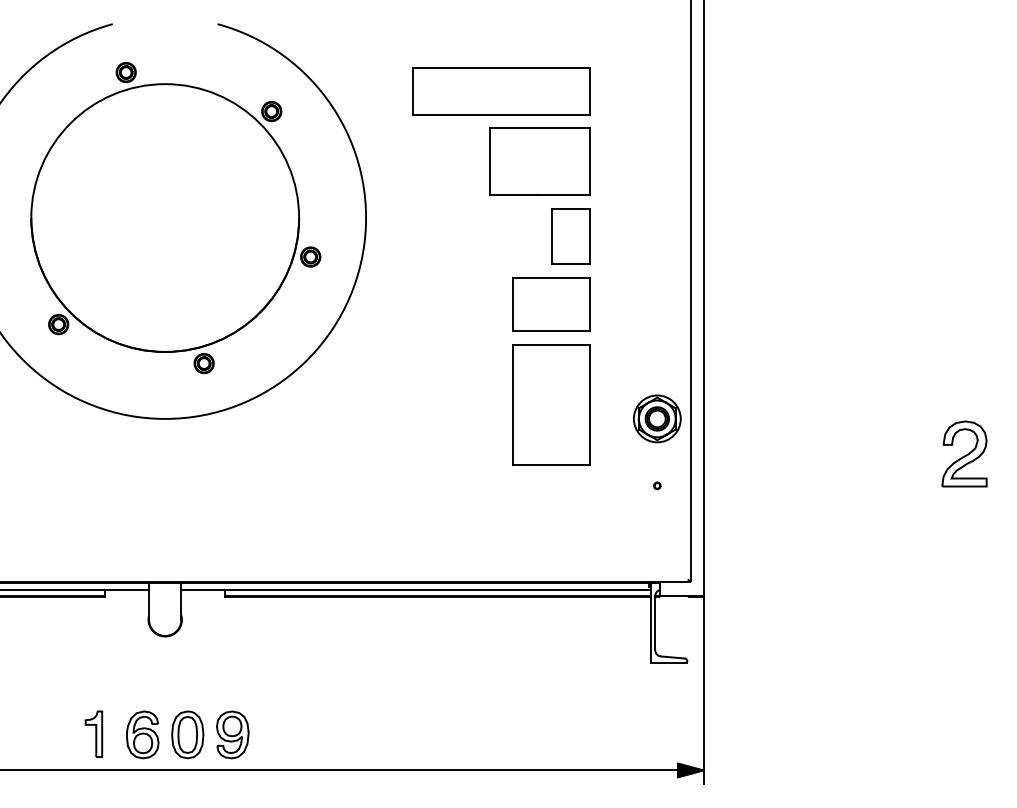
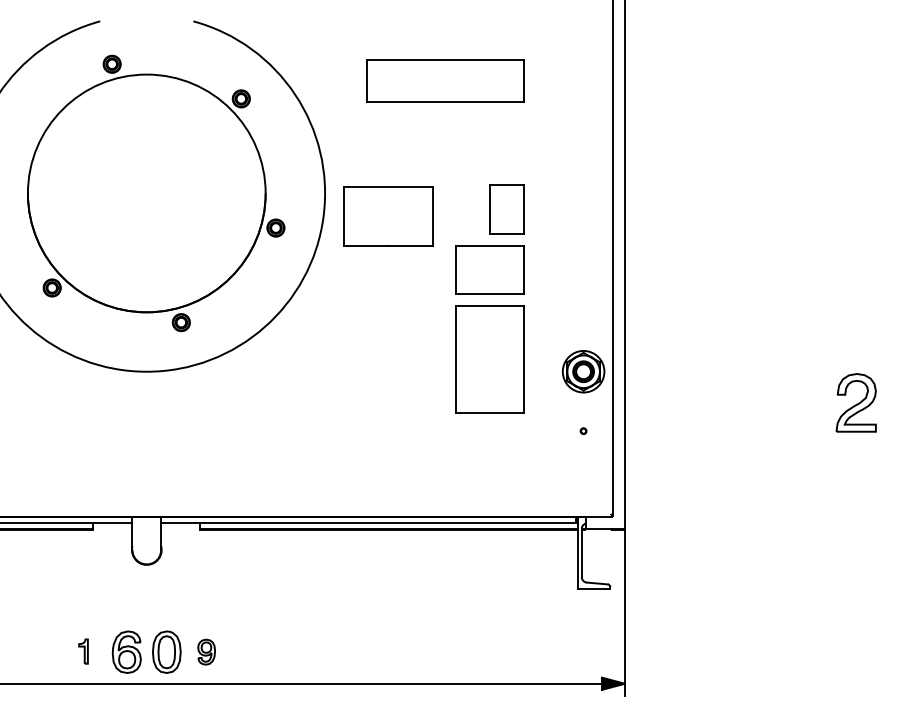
part: (540, 161) -> (388, 216), moved
part: (93, 734) -> (83, 651), size x0.6
part: (232, 734) -> (206, 651), size x0.6

